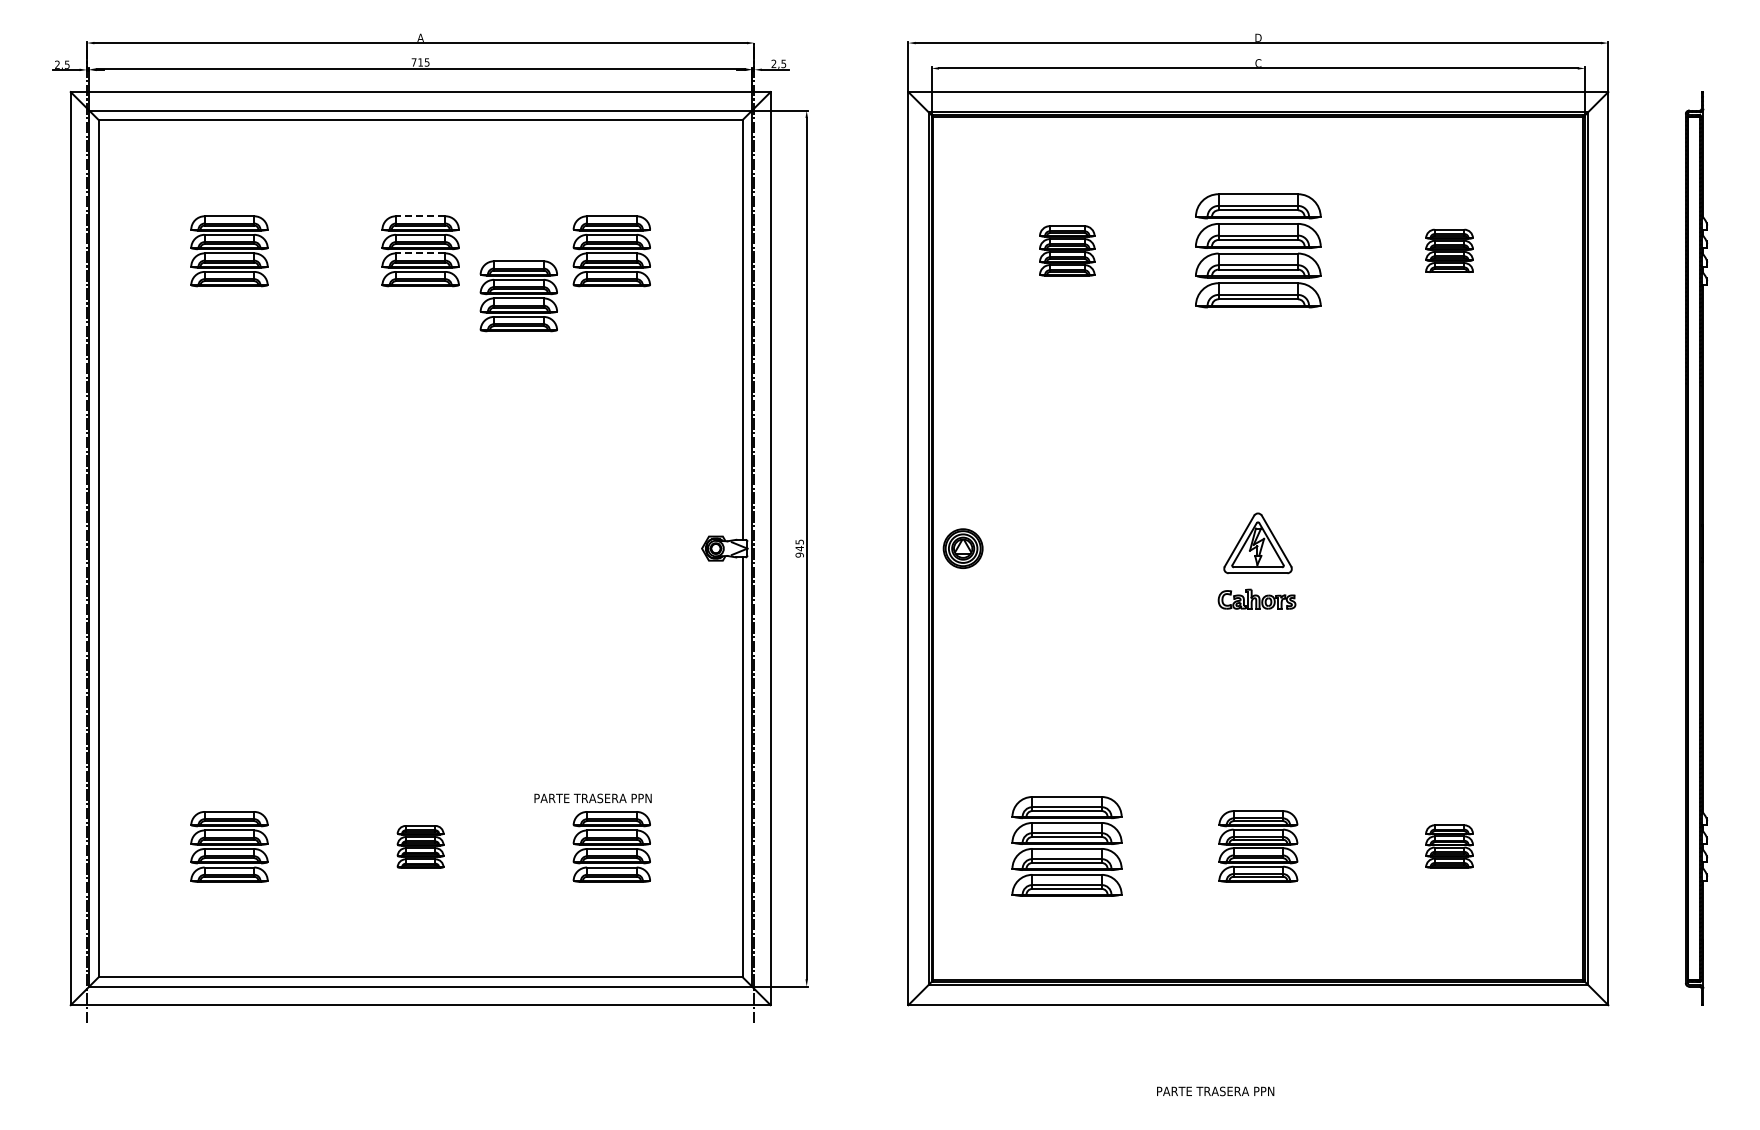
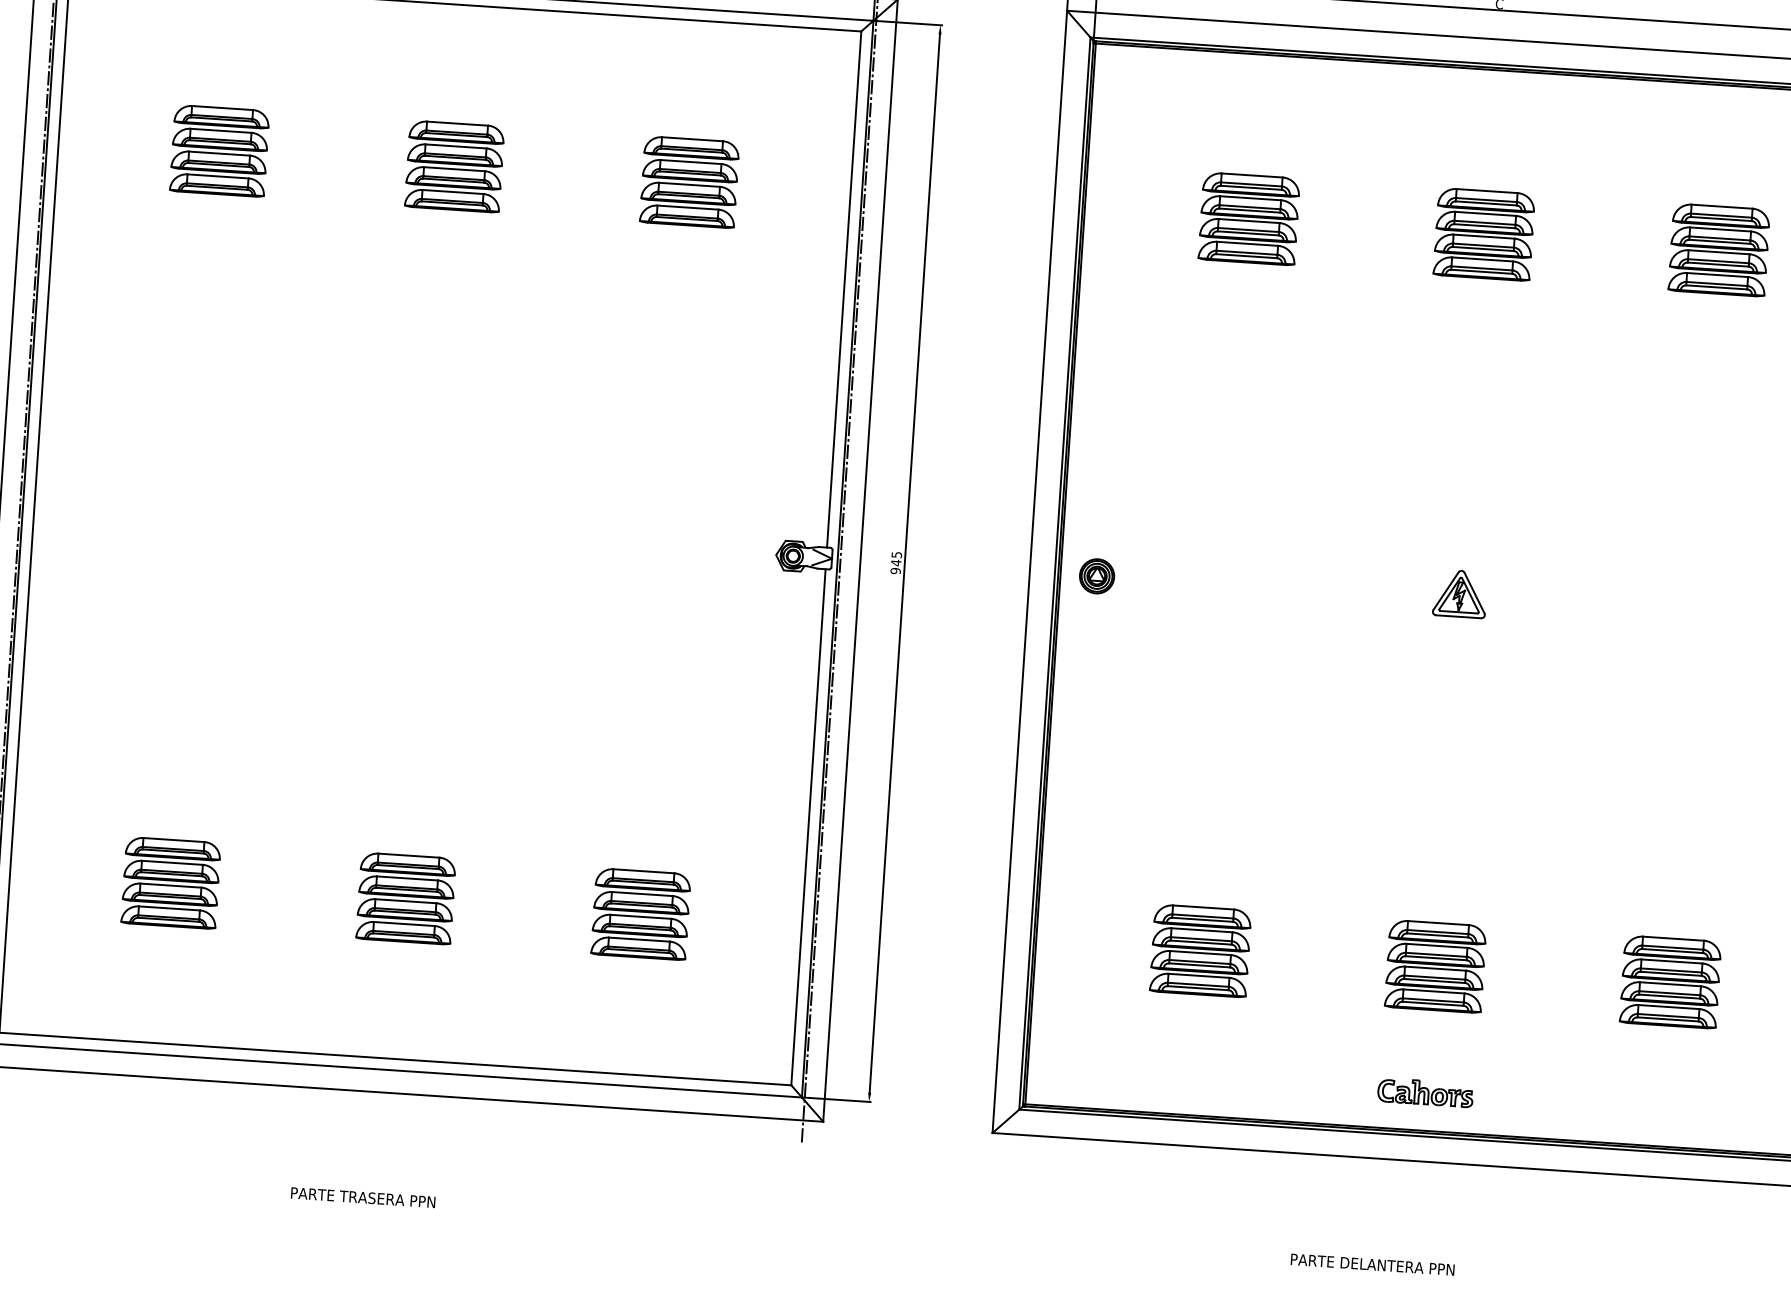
line: (420, 216) -> (457, 123), dashed -> solid
part: (1067, 250) -> (1249, 218), size x1.43
part: (1258, 250) -> (1484, 234), size x0.62
part: (1449, 250) -> (1719, 249), size x1.67
line: (420, 253) -> (454, 169), dashed -> solid
part: (518, 296) -> (571, 230), removed
part: (1258, 542) -> (1460, 592), size x0.62
part: (962, 548) -> (1096, 576), size x0.71
part: (1256, 598) -> (1424, 1091), moved
text: (592, 798) -> (362, 1197), moved
part: (420, 846) -> (405, 898), size x1.67
part: (1067, 846) -> (1201, 950), size x0.71
part: (1449, 846) -> (1670, 982), size x1.67
text: (1242, 1091) -> (1396, 1266), PARTE TRASERA PPN -> PARTE DELANTERA PPN

